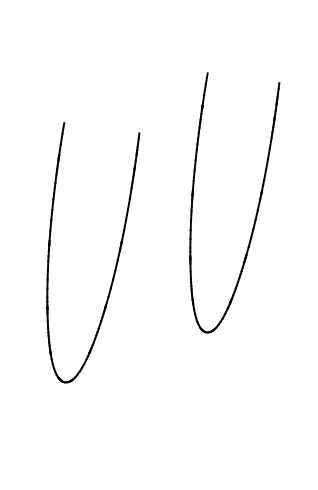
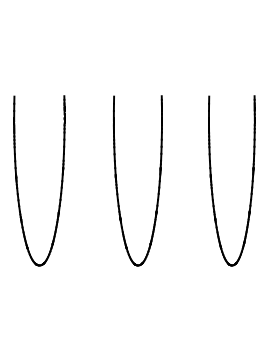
part: (113, 268) -> (60, 186), moved

